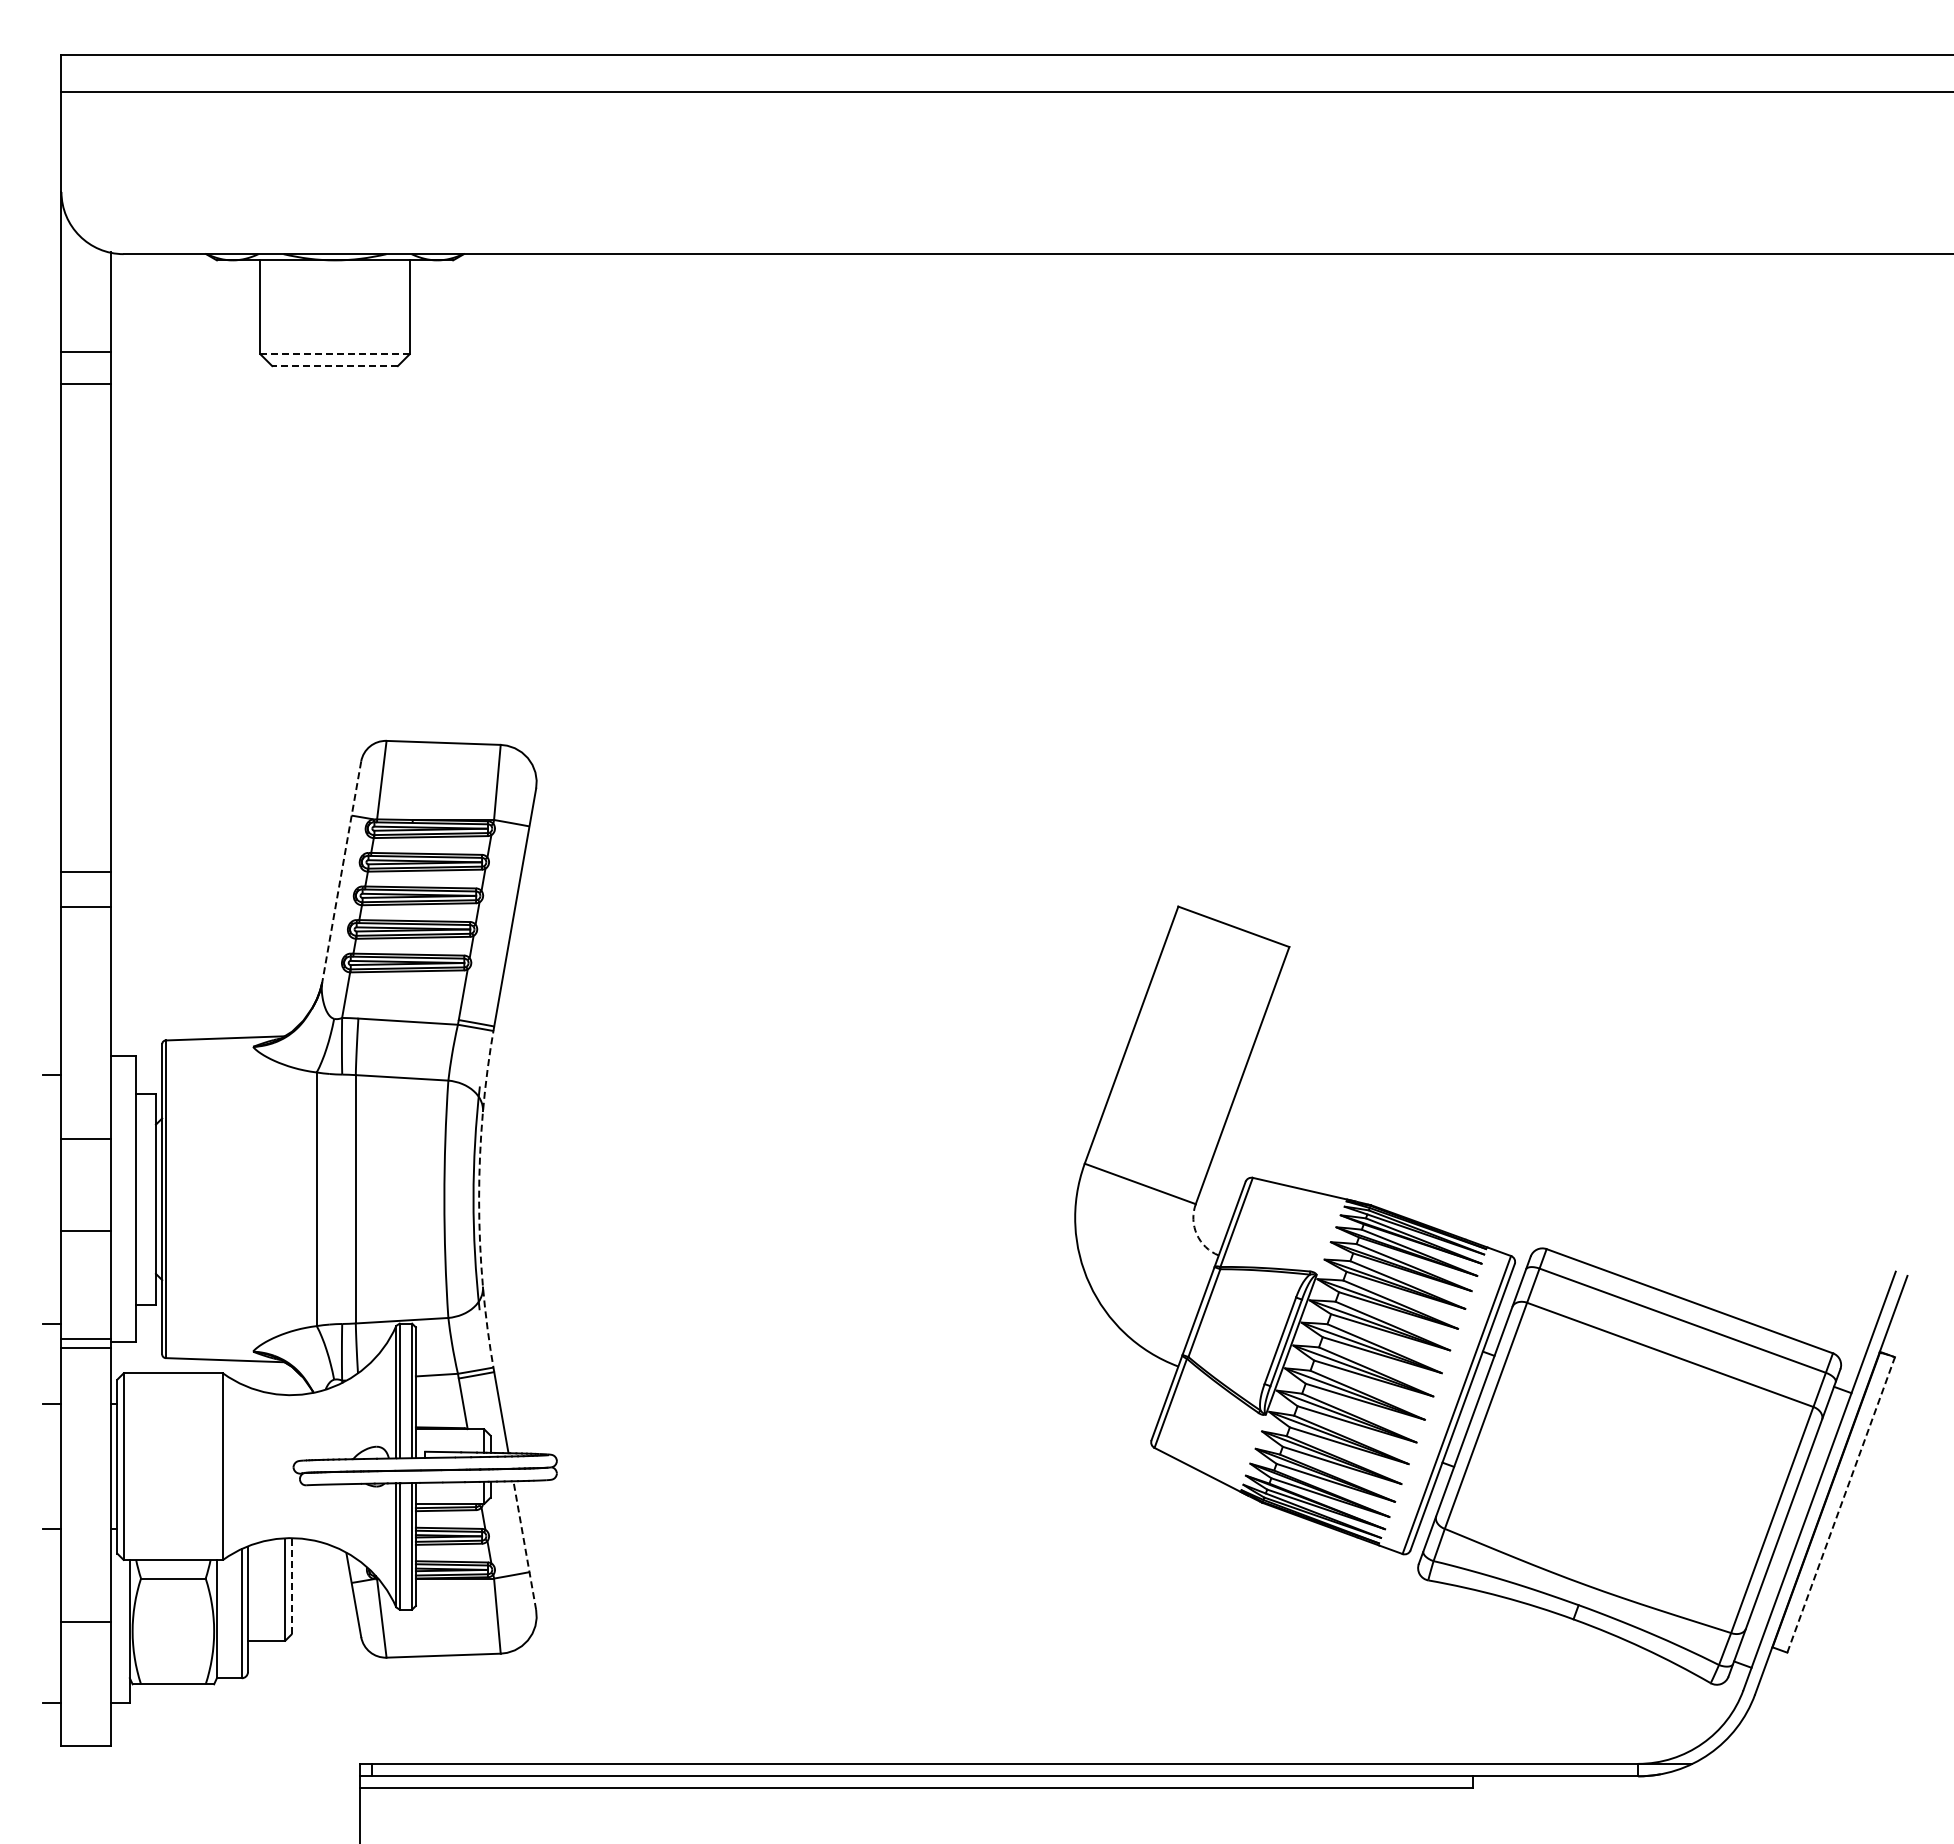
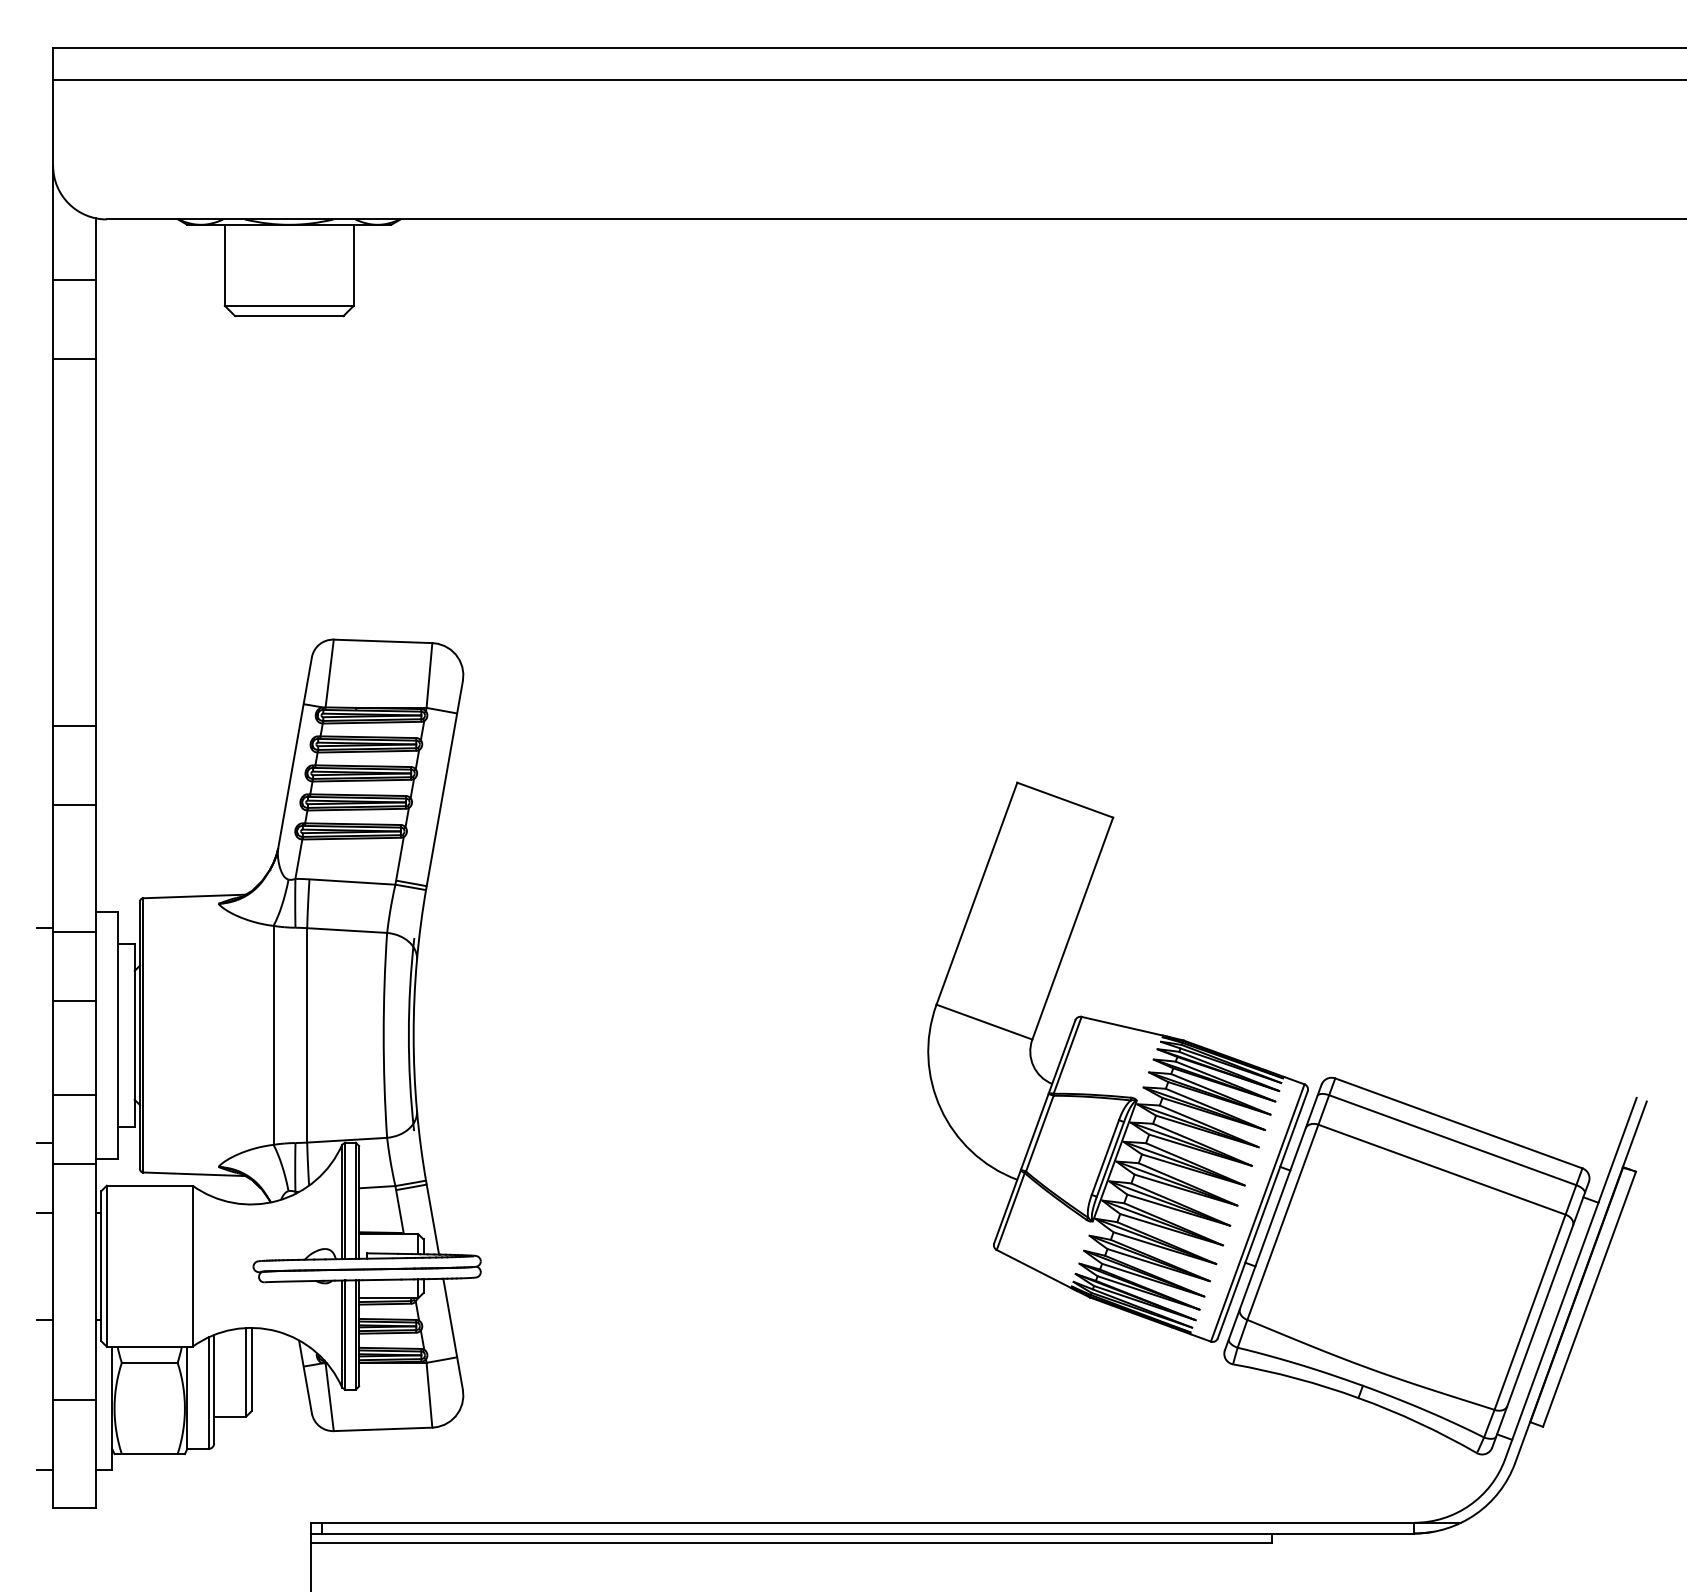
line: (86, 352) -> (74, 358), moved
line: (335, 354) -> (289, 306), dashed -> solid
line: (335, 366) -> (289, 316), dashed -> solid
line: (86, 384) -> (74, 280), moved
line: (86, 871) -> (74, 804), moved
line: (341, 872) -> (294, 753), dashed -> solid
line: (86, 907) -> (74, 726), moved
line: (86, 1139) -> (74, 931), moved
arc: (479, 1199) -> (414, 1035), dashed -> solid
line: (86, 1231) -> (74, 1001), moved
arc: (1196, 1234) -> (1032, 1065), dashed -> solid
line: (86, 1338) -> (74, 1094), moved
line: (1841, 1504) -> (1589, 1298), dashed -> solid
line: (524, 1545) -> (452, 1334), dashed -> solid
line: (291, 1586) -> (251, 1369), dashed -> solid

